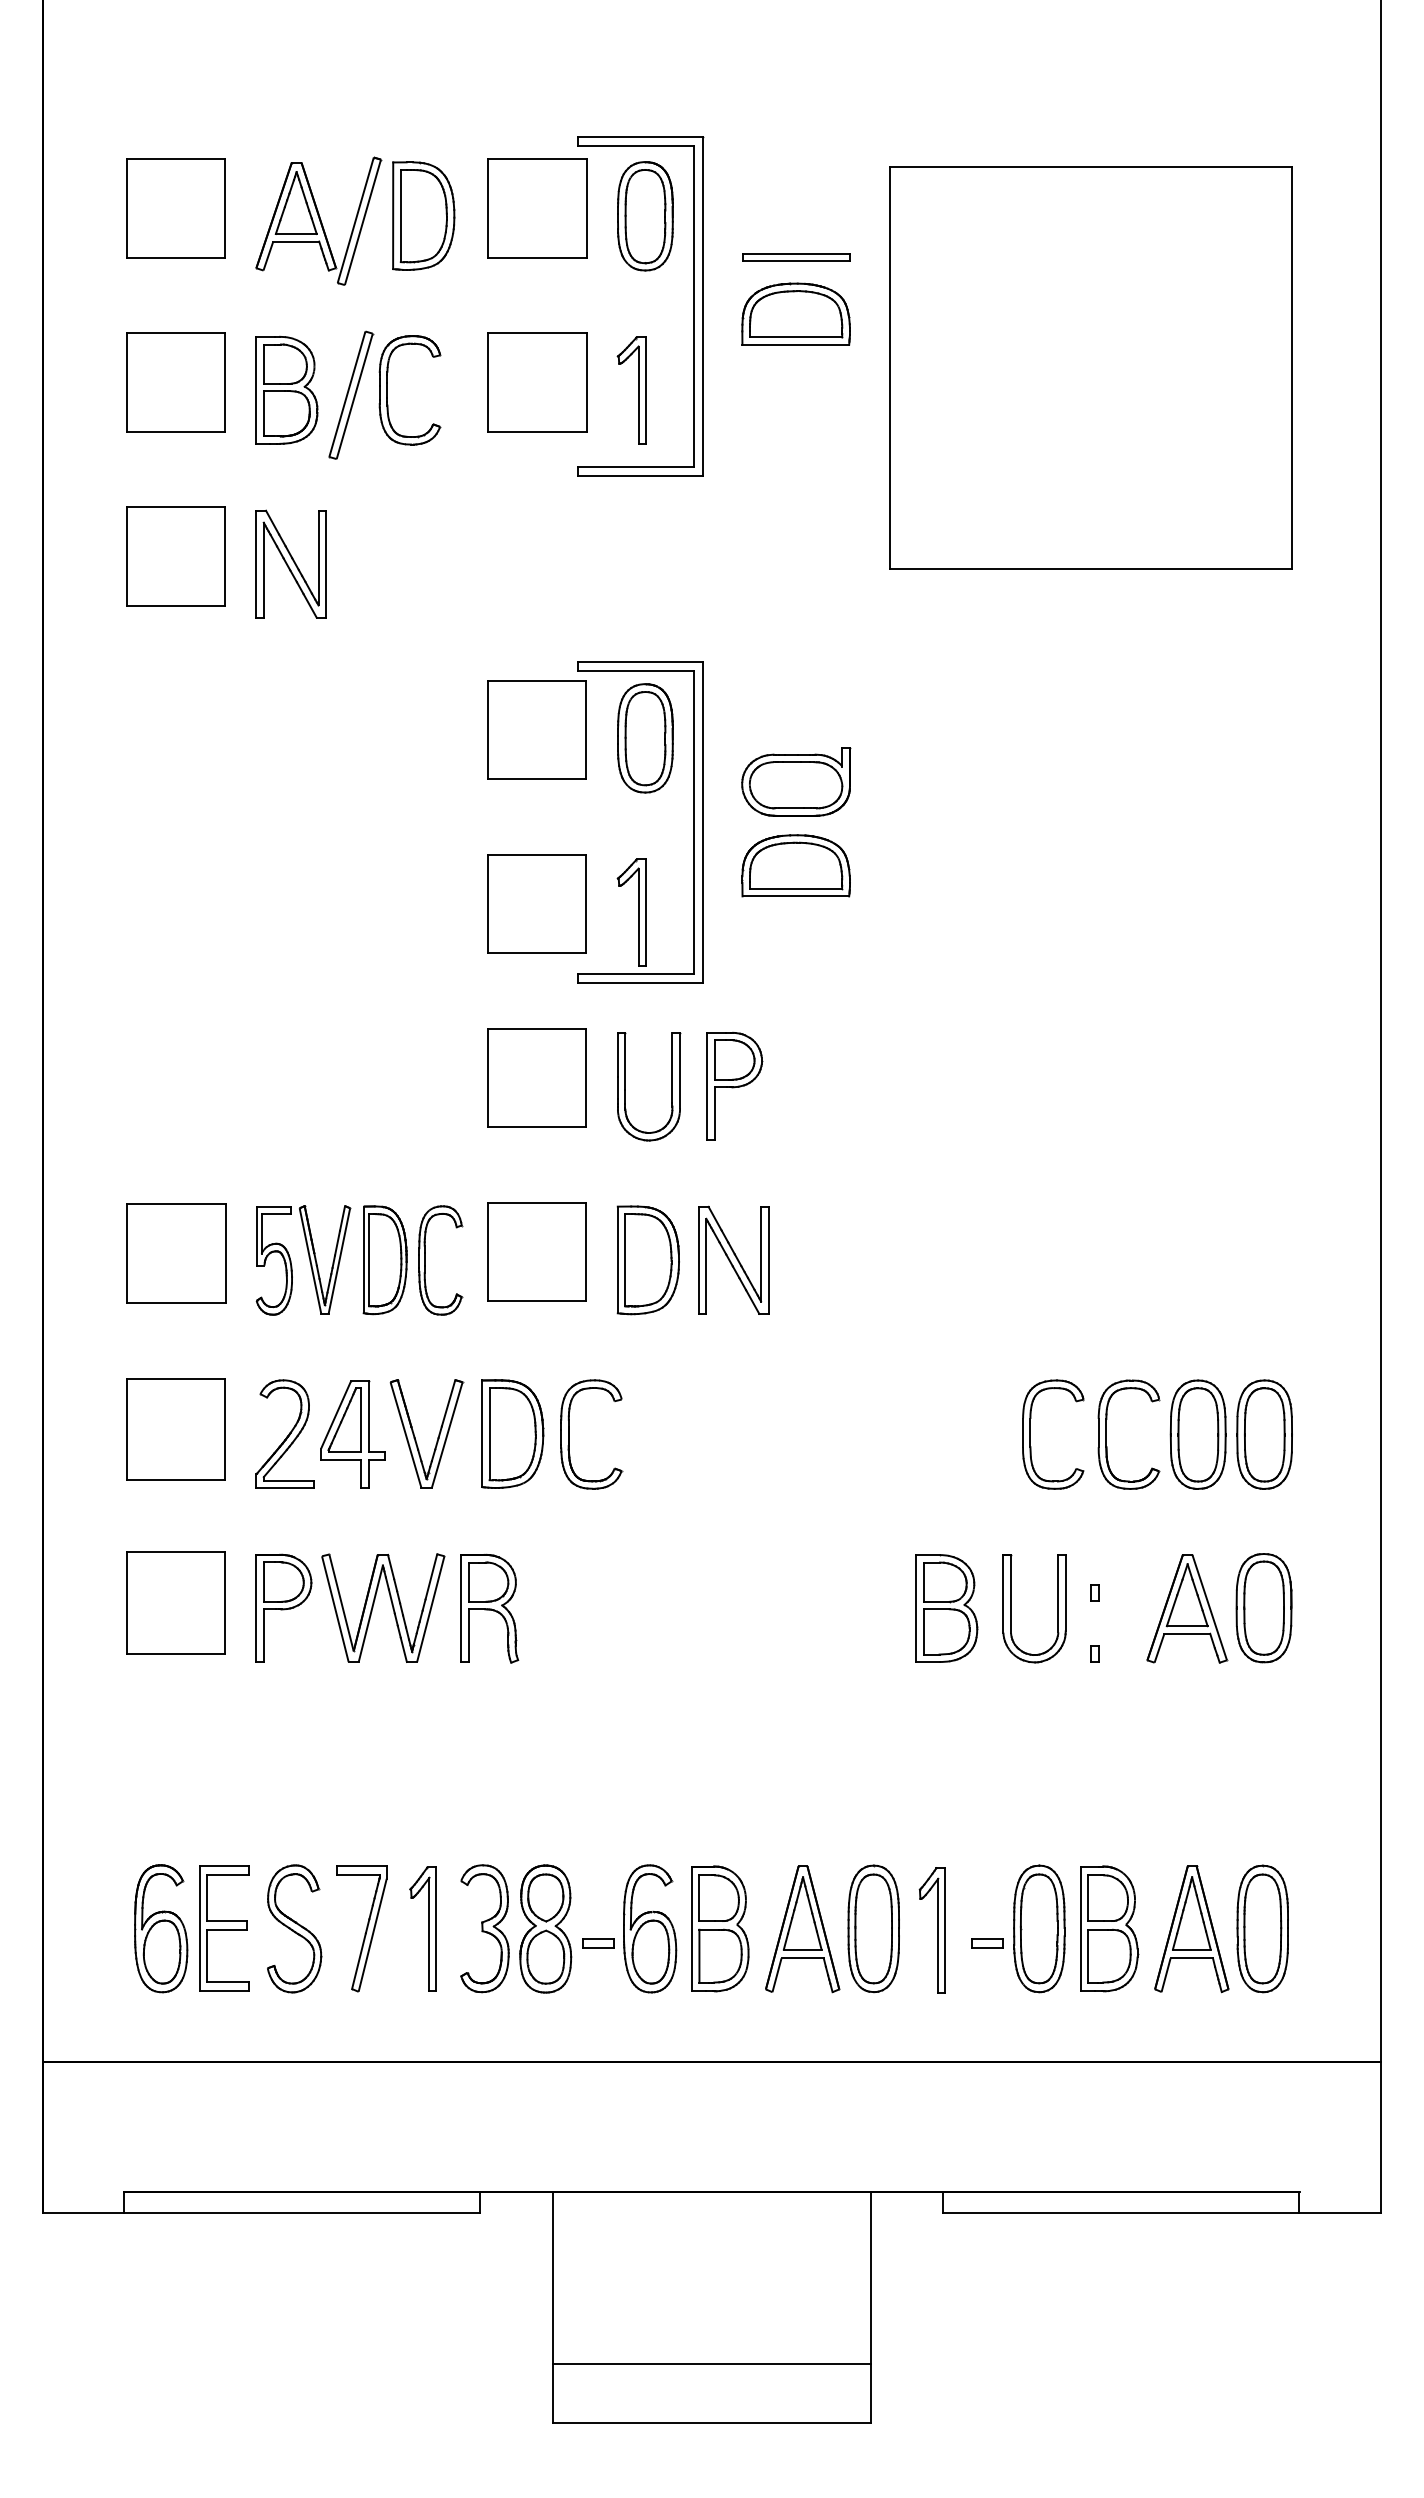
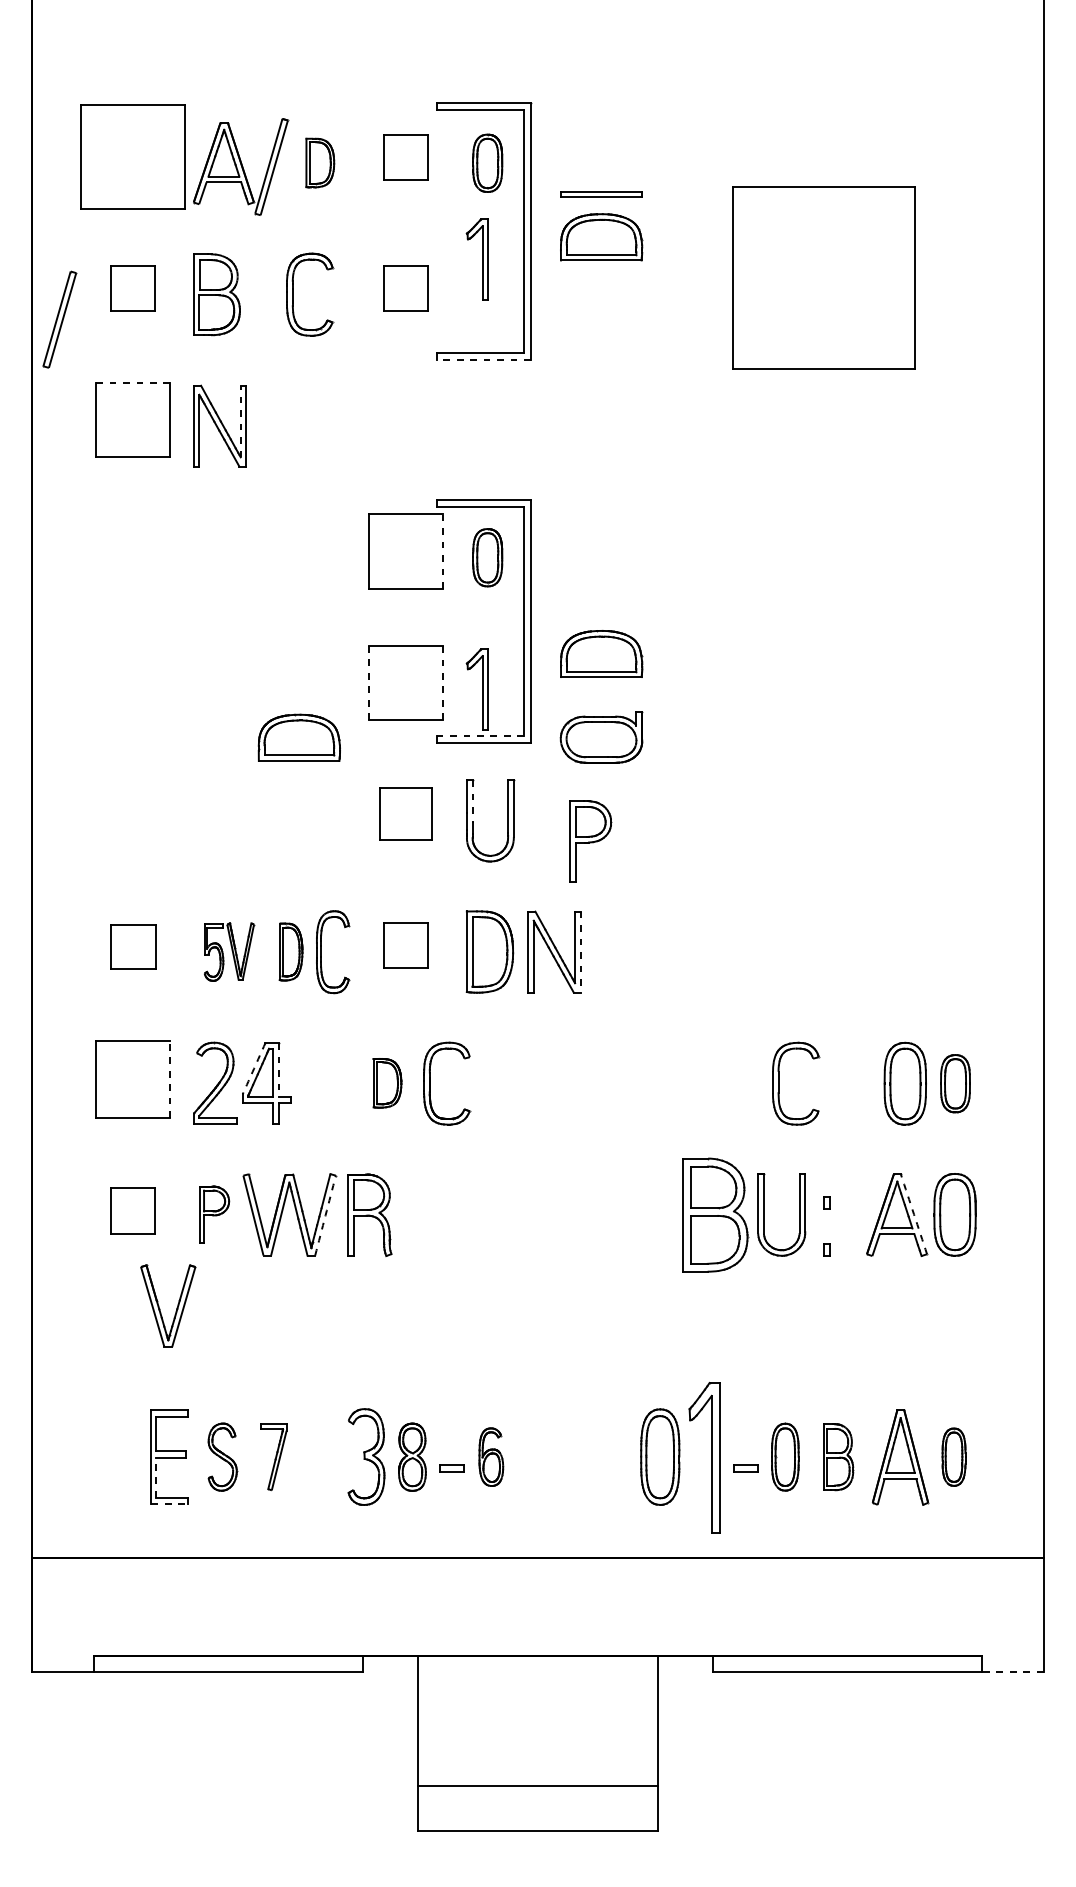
part: (175, 208) -> (132, 157), size x1.4
part: (537, 208) -> (406, 157), size x0.6
part: (423, 215) -> (320, 162), size x0.6
part: (645, 216) -> (487, 163), size x0.7
part: (1090, 367) -> (823, 277), size x0.6
part: (175, 382) -> (132, 288), size x0.6
part: (537, 382) -> (406, 288), size x0.6
part: (638, 390) -> (482, 259), moved
part: (351, 394) -> (60, 319), moved
line: (639, 476) -> (483, 359), solid -> dashed
line: (175, 507) -> (132, 383), solid -> dashed
line: (318, 557) -> (240, 421), solid -> dashed
line: (586, 729) -> (443, 551), solid -> dashed
part: (645, 738) -> (487, 557), size x0.7
part: (796, 781) -> (601, 736), moved
line: (586, 903) -> (443, 682), solid -> dashed
line: (488, 904) -> (369, 683), solid -> dashed
line: (636, 974) -> (480, 736), solid -> dashed
part: (395, 976) -> (298, 737), added
line: (625, 1061) -> (472, 801), solid -> dashed
part: (536, 1077) -> (405, 813), size x0.7
part: (734, 1086) -> (590, 841), moved
part: (536, 1251) -> (405, 945), size x0.6
part: (176, 1253) -> (133, 946), size x0.6
part: (303, 1260) -> (229, 952), size x0.7
part: (384, 1260) -> (290, 952), size x0.7
line: (768, 1260) -> (580, 952), solid -> dashed
arc: (336, 1414) -> (254, 1068), solid -> dashed
line: (368, 1416) -> (278, 1070), solid -> dashed
line: (225, 1429) -> (170, 1079), solid -> dashed
part: (512, 1433) -> (387, 1082), size x0.6
part: (1106, 1434) -> (836, 1083), removed
part: (1264, 1434) -> (955, 1083), size x0.7
part: (415, 1436) -> (159, 1308), moved
part: (175, 1602) -> (132, 1210), size x0.6
part: (283, 1607) -> (214, 1214), size x0.7
arc: (1209, 1607) -> (913, 1214), solid -> dashed
part: (946, 1608) -> (715, 1215), size x1.4
arc: (430, 1609) -> (325, 1215), solid -> dashed
part: (161, 1928) -> (122, 1456), removed
part: (294, 1928) -> (222, 1456), size x0.7
part: (361, 1928) -> (273, 1456), size x0.7
part: (422, 1928) -> (319, 1456), removed
part: (545, 1928) -> (412, 1456), size x0.7
part: (650, 1928) -> (491, 1456), size x0.6
part: (720, 1928) -> (544, 1456), removed
part: (1039, 1928) -> (785, 1456), size x0.7
part: (1109, 1928) -> (838, 1456), size x0.7
part: (1262, 1928) -> (953, 1456), size x0.6
part: (802, 1929) -> (606, 1457), removed
part: (931, 1930) -> (703, 1458), size x1.6
line: (206, 1955) -> (156, 1477), solid -> dashed
line: (224, 1990) -> (169, 1503), solid -> dashed
line: (1340, 2212) -> (1012, 1671), solid -> dashed

